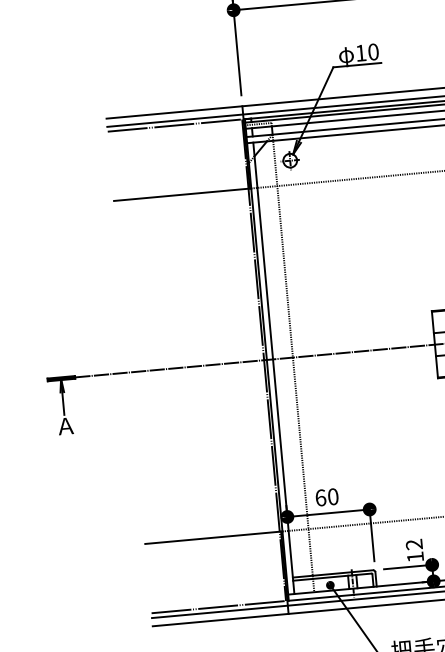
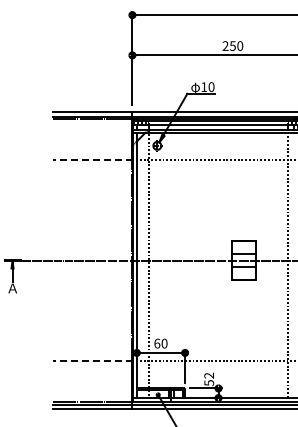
line: (181, 193) -> (92, 159), solid -> dashed
line: (213, 538) -> (92, 361), solid -> dashed
text: (415, 556) -> (209, 382), 12 -> 52

